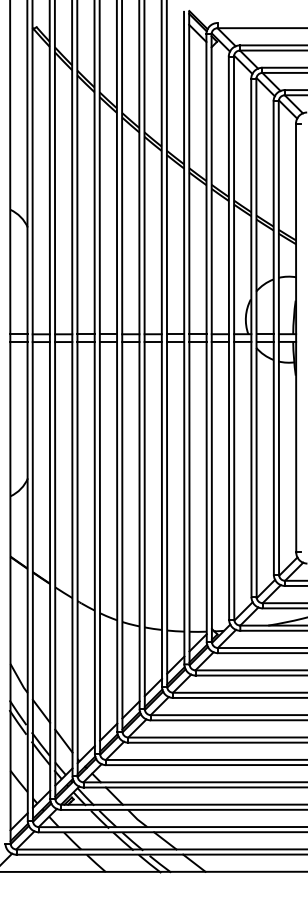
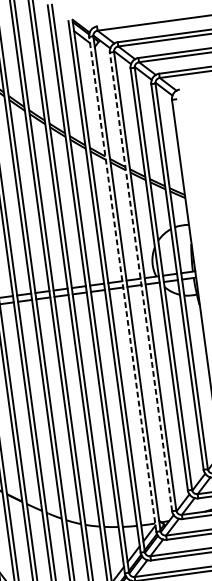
line: (228, 337) -> (140, 281), solid -> dashed
line: (206, 338) -> (122, 284), solid -> dashed

